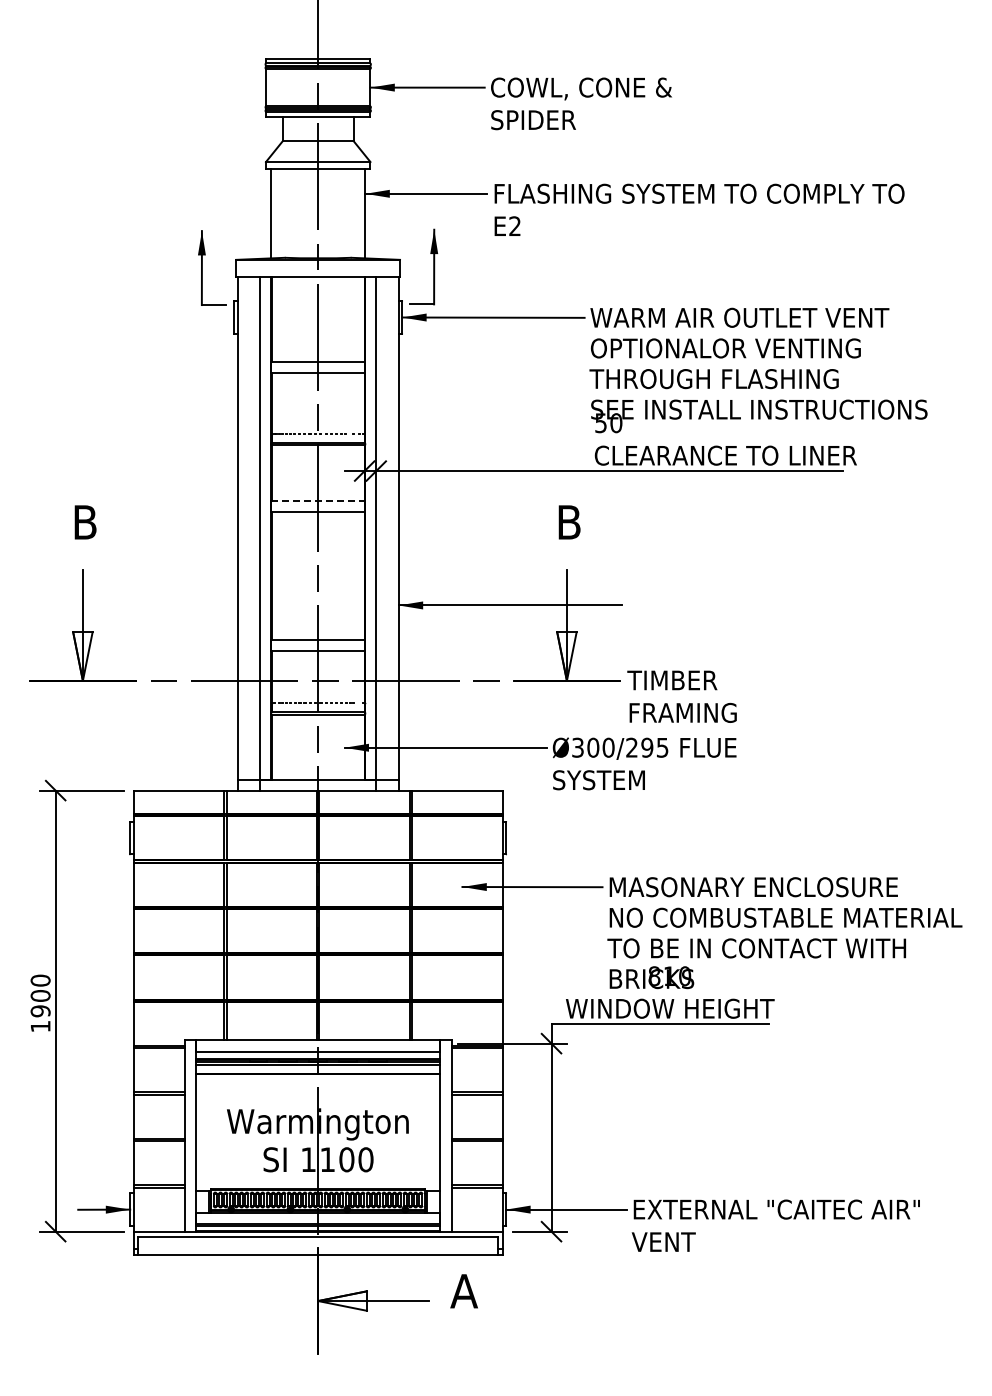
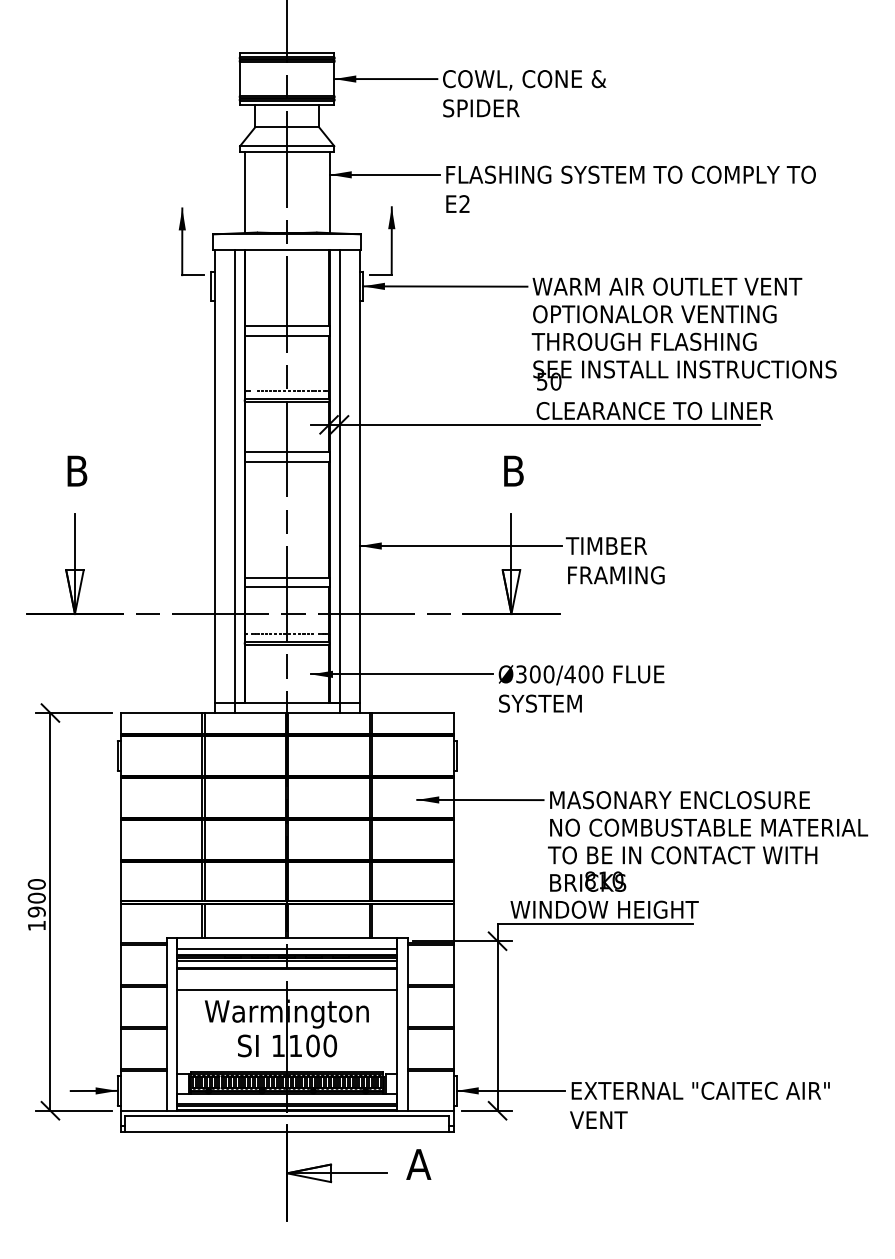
line: (318, 501) -> (287, 452), dashed -> solid
text: (681, 696) -> (614, 560), moved
text: (646, 747) -> (583, 674), Ø300/295 -> Ø300/400
line: (318, 1097) -> (287, 989), added

